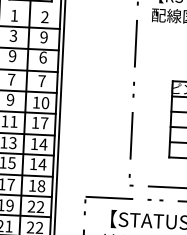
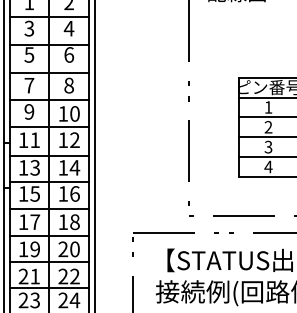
text: (43, 37) -> (68, 28), 9 -> 4
text: (12, 55) -> (29, 54), 9 -> 5
text: (41, 81) -> (68, 85), 7 -> 8
text: (44, 122) -> (74, 139), 17 -> 12
text: (42, 164) -> (74, 193), 14 -> 16
text: (40, 207) -> (74, 249), 22 -> 20

